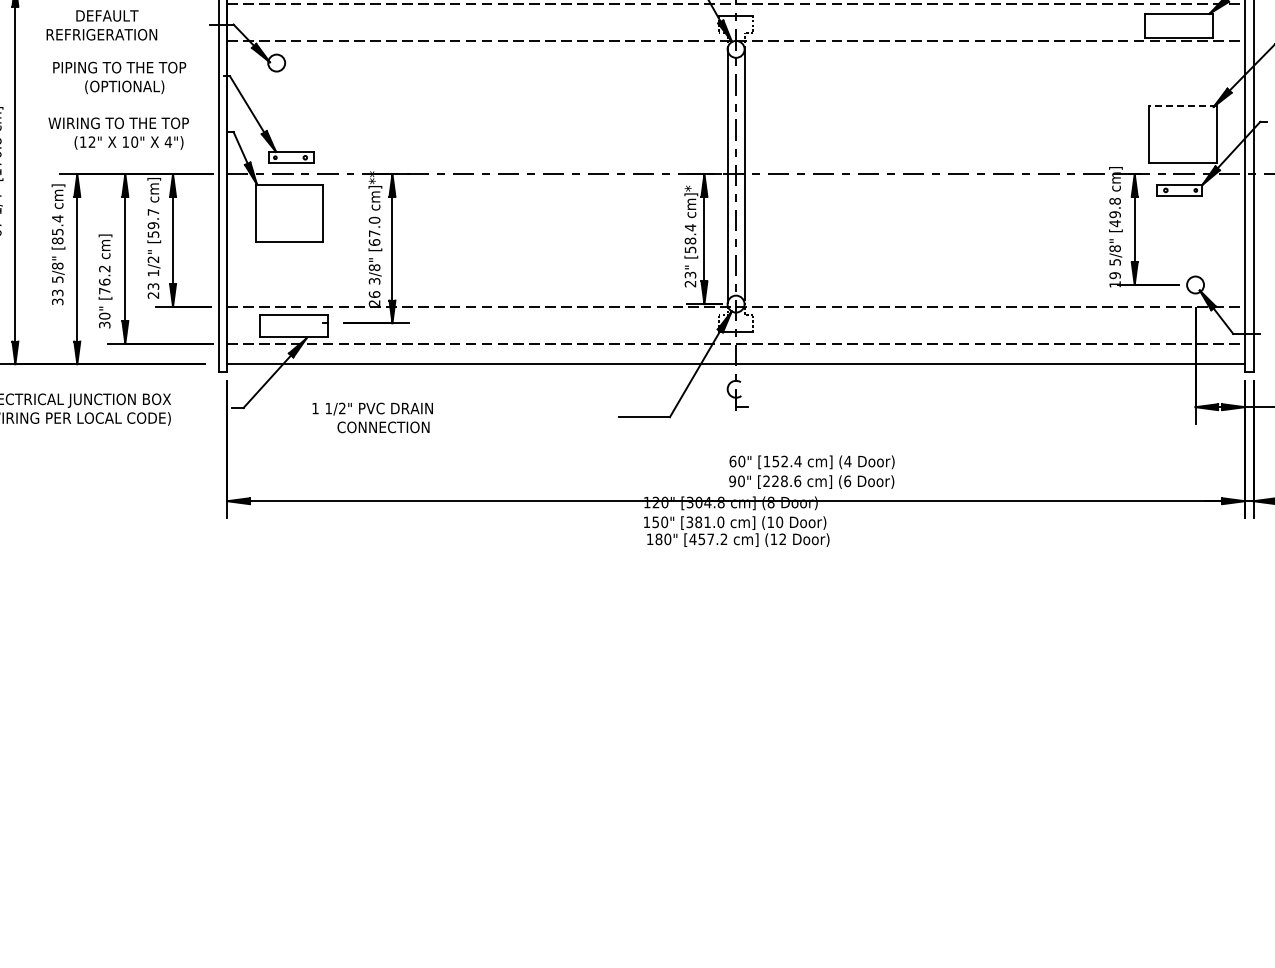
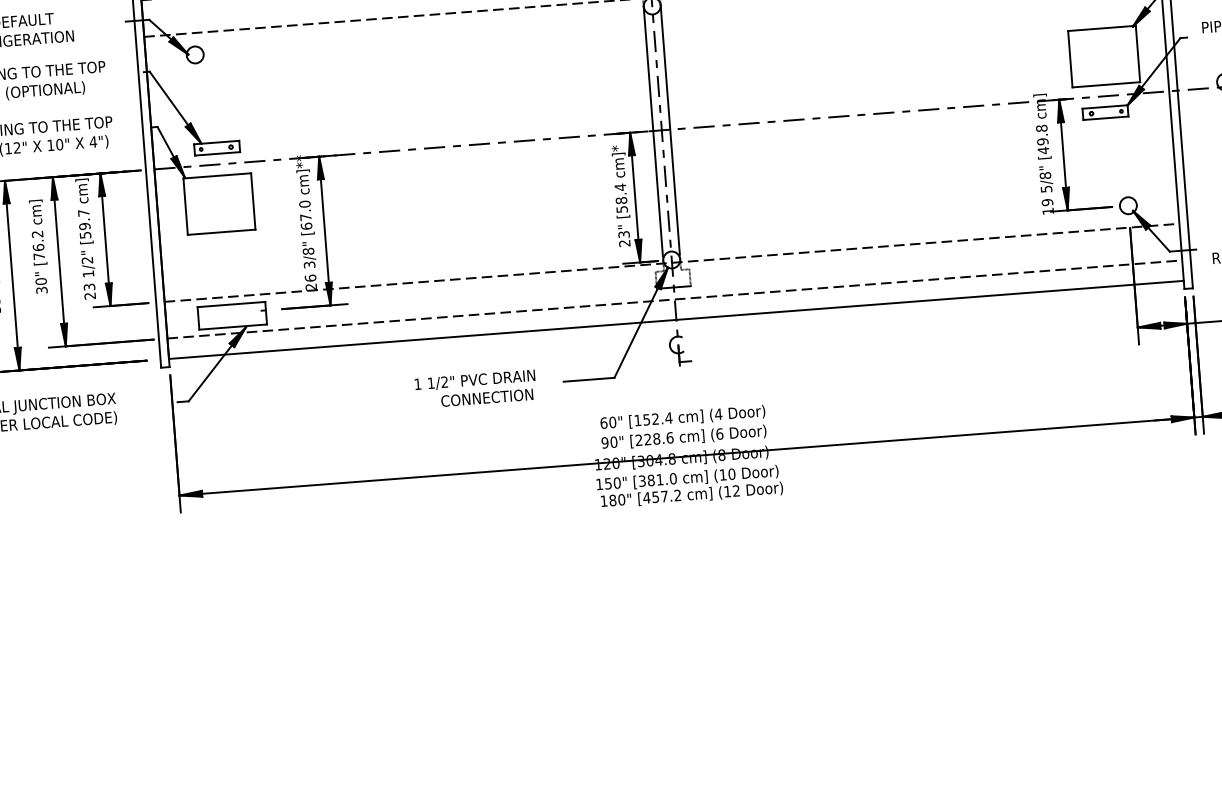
line: (1182, 106) -> (1101, 28), dashed -> solid
text: (105, 281) -> (39, 246), moved
text: (372, 417) -> (475, 388), moved
text: (811, 471) -> (683, 427), moved

